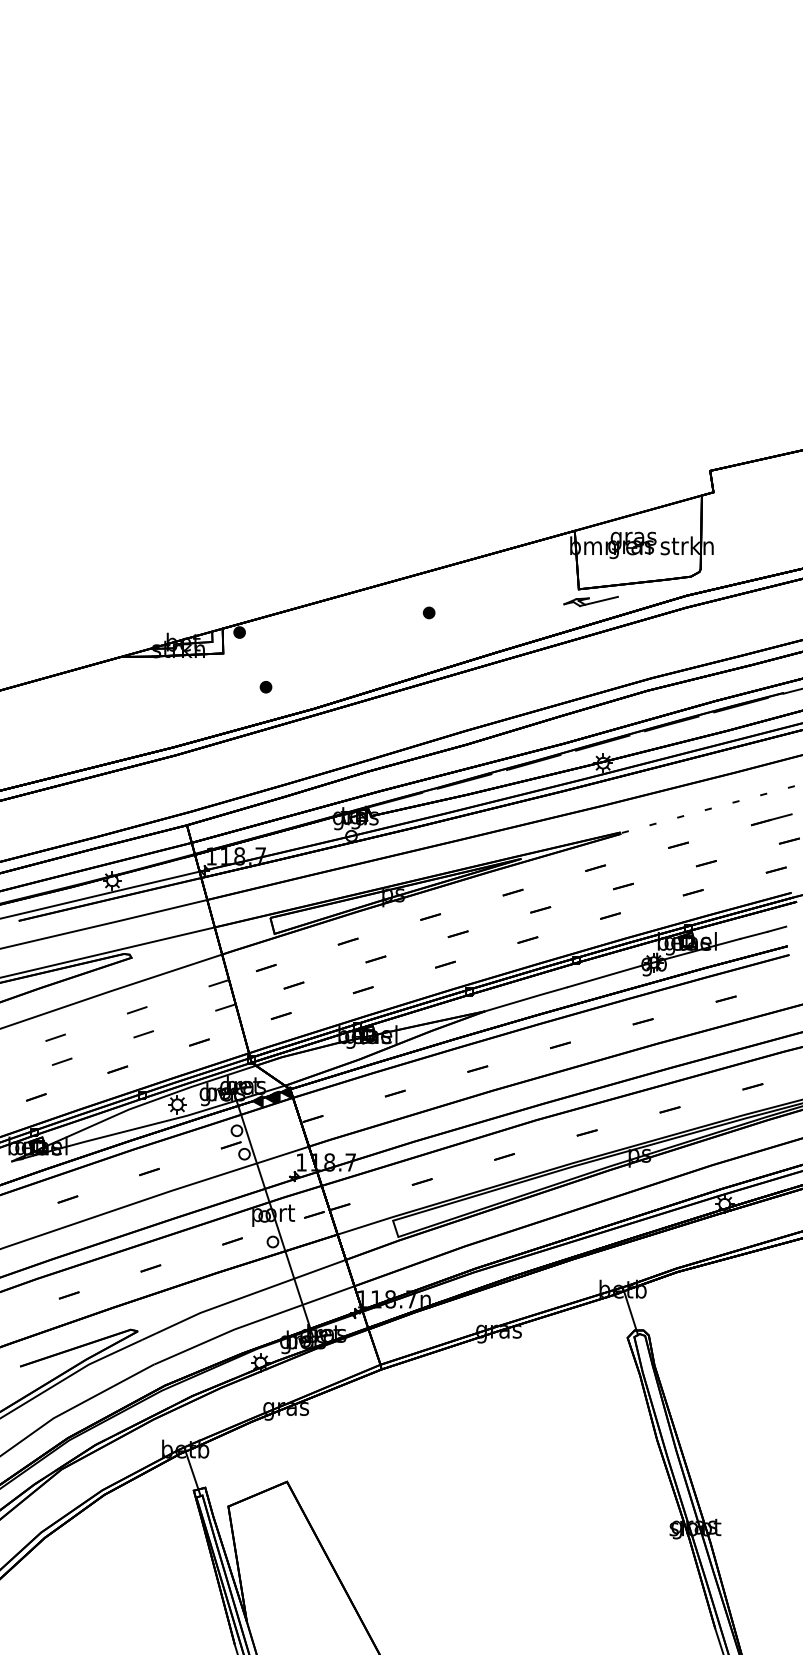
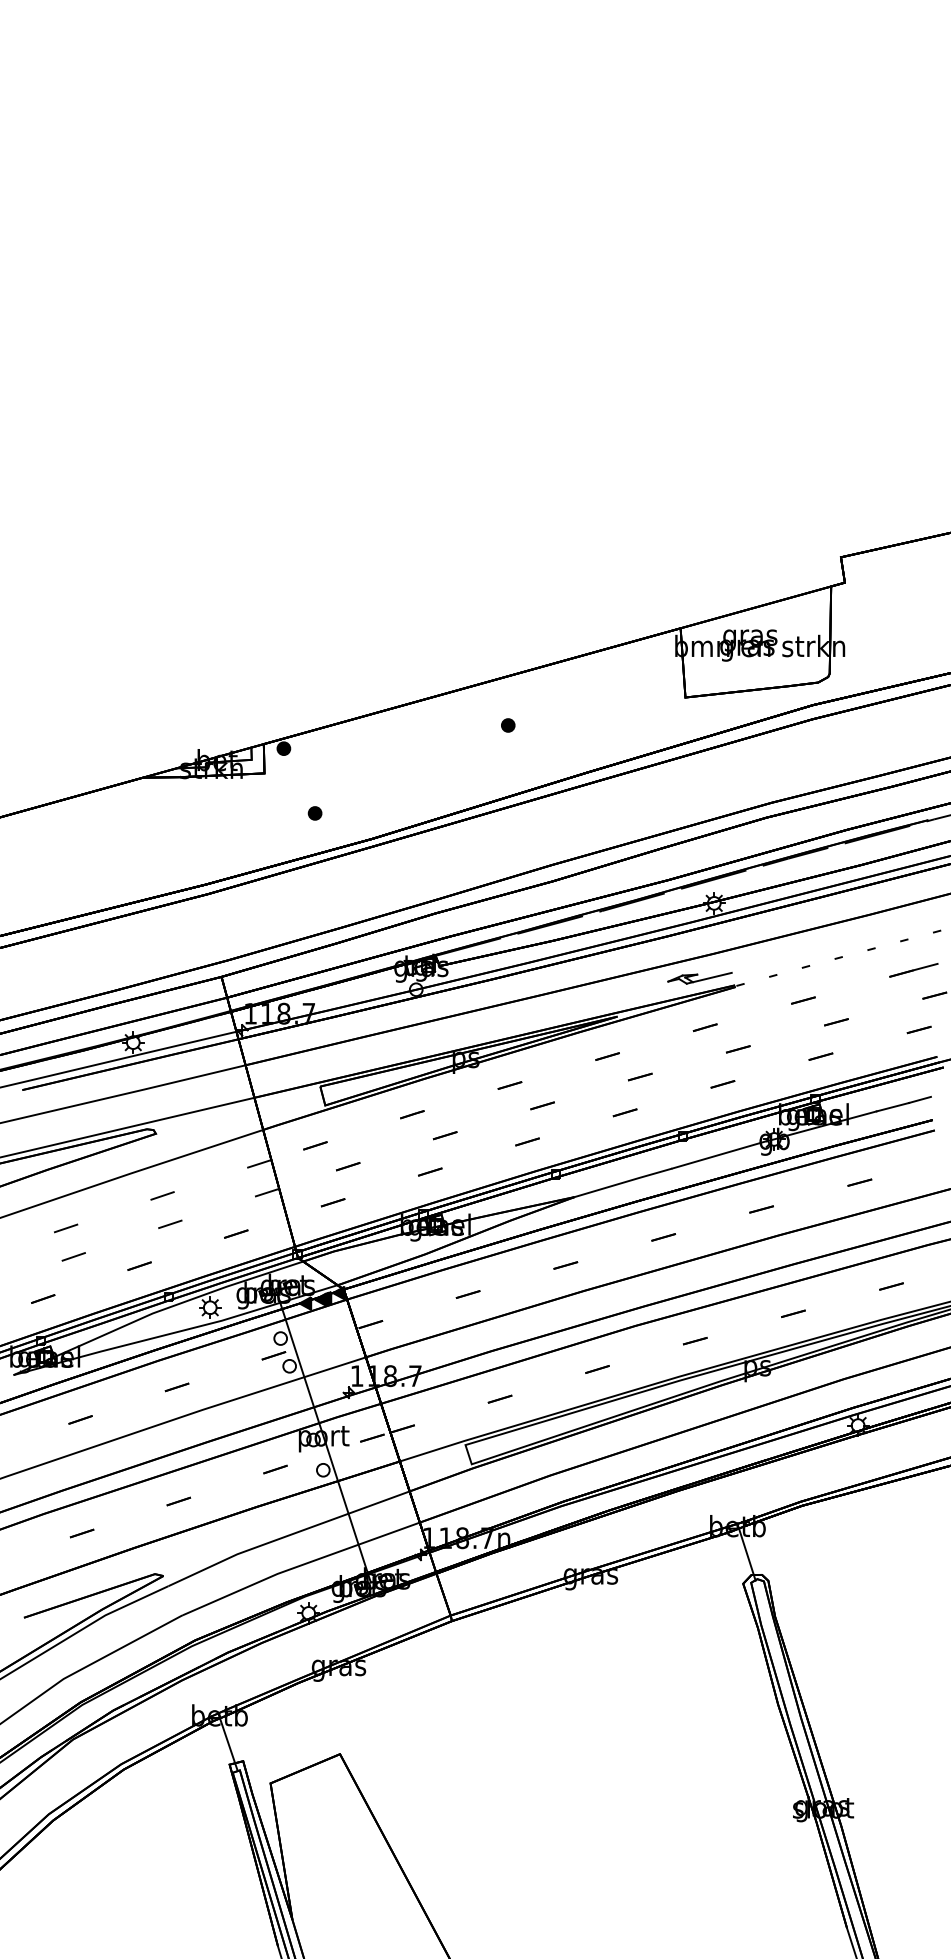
part: (590, 601) -> (699, 978), moved

